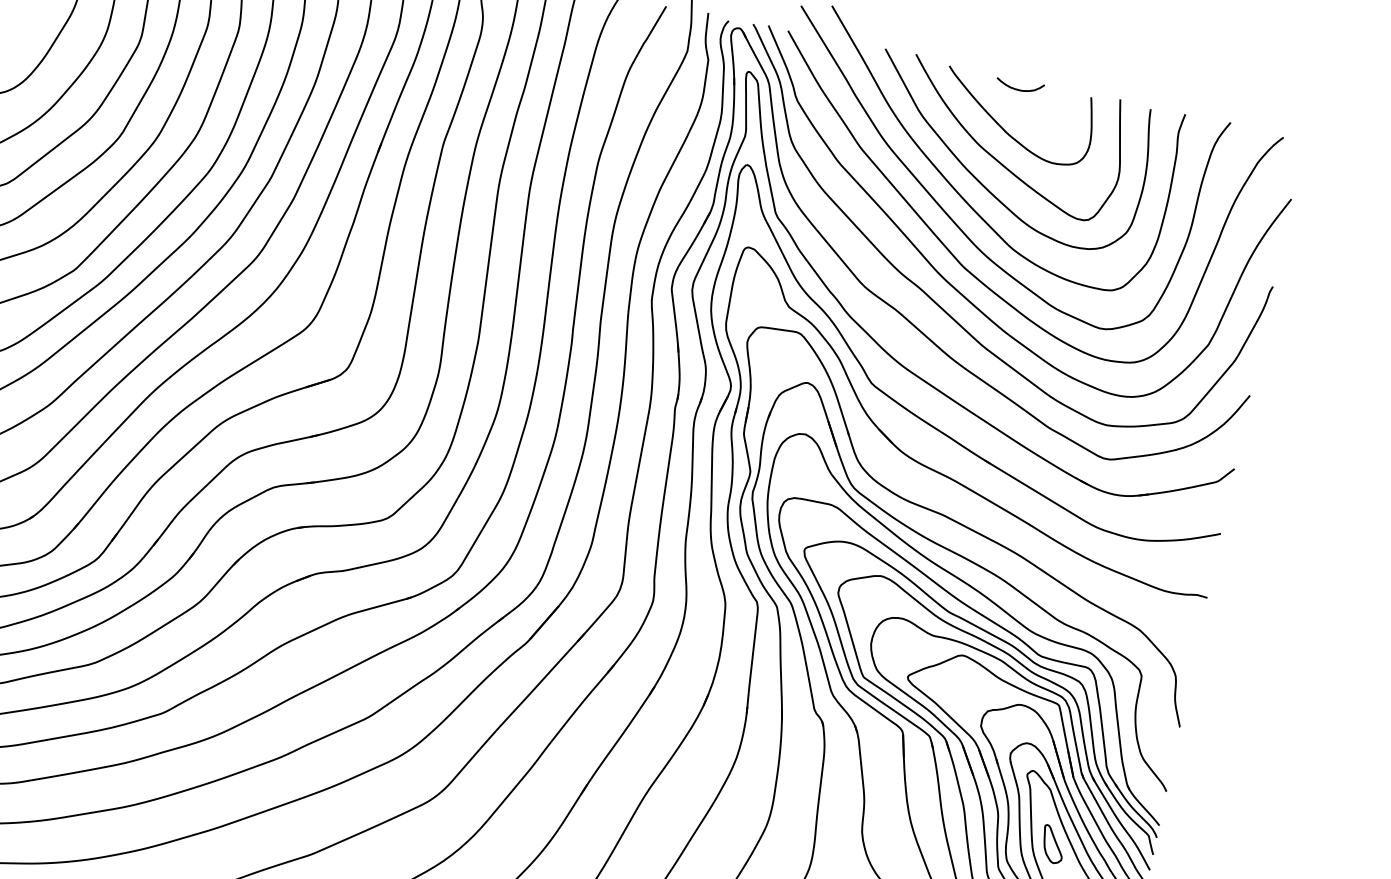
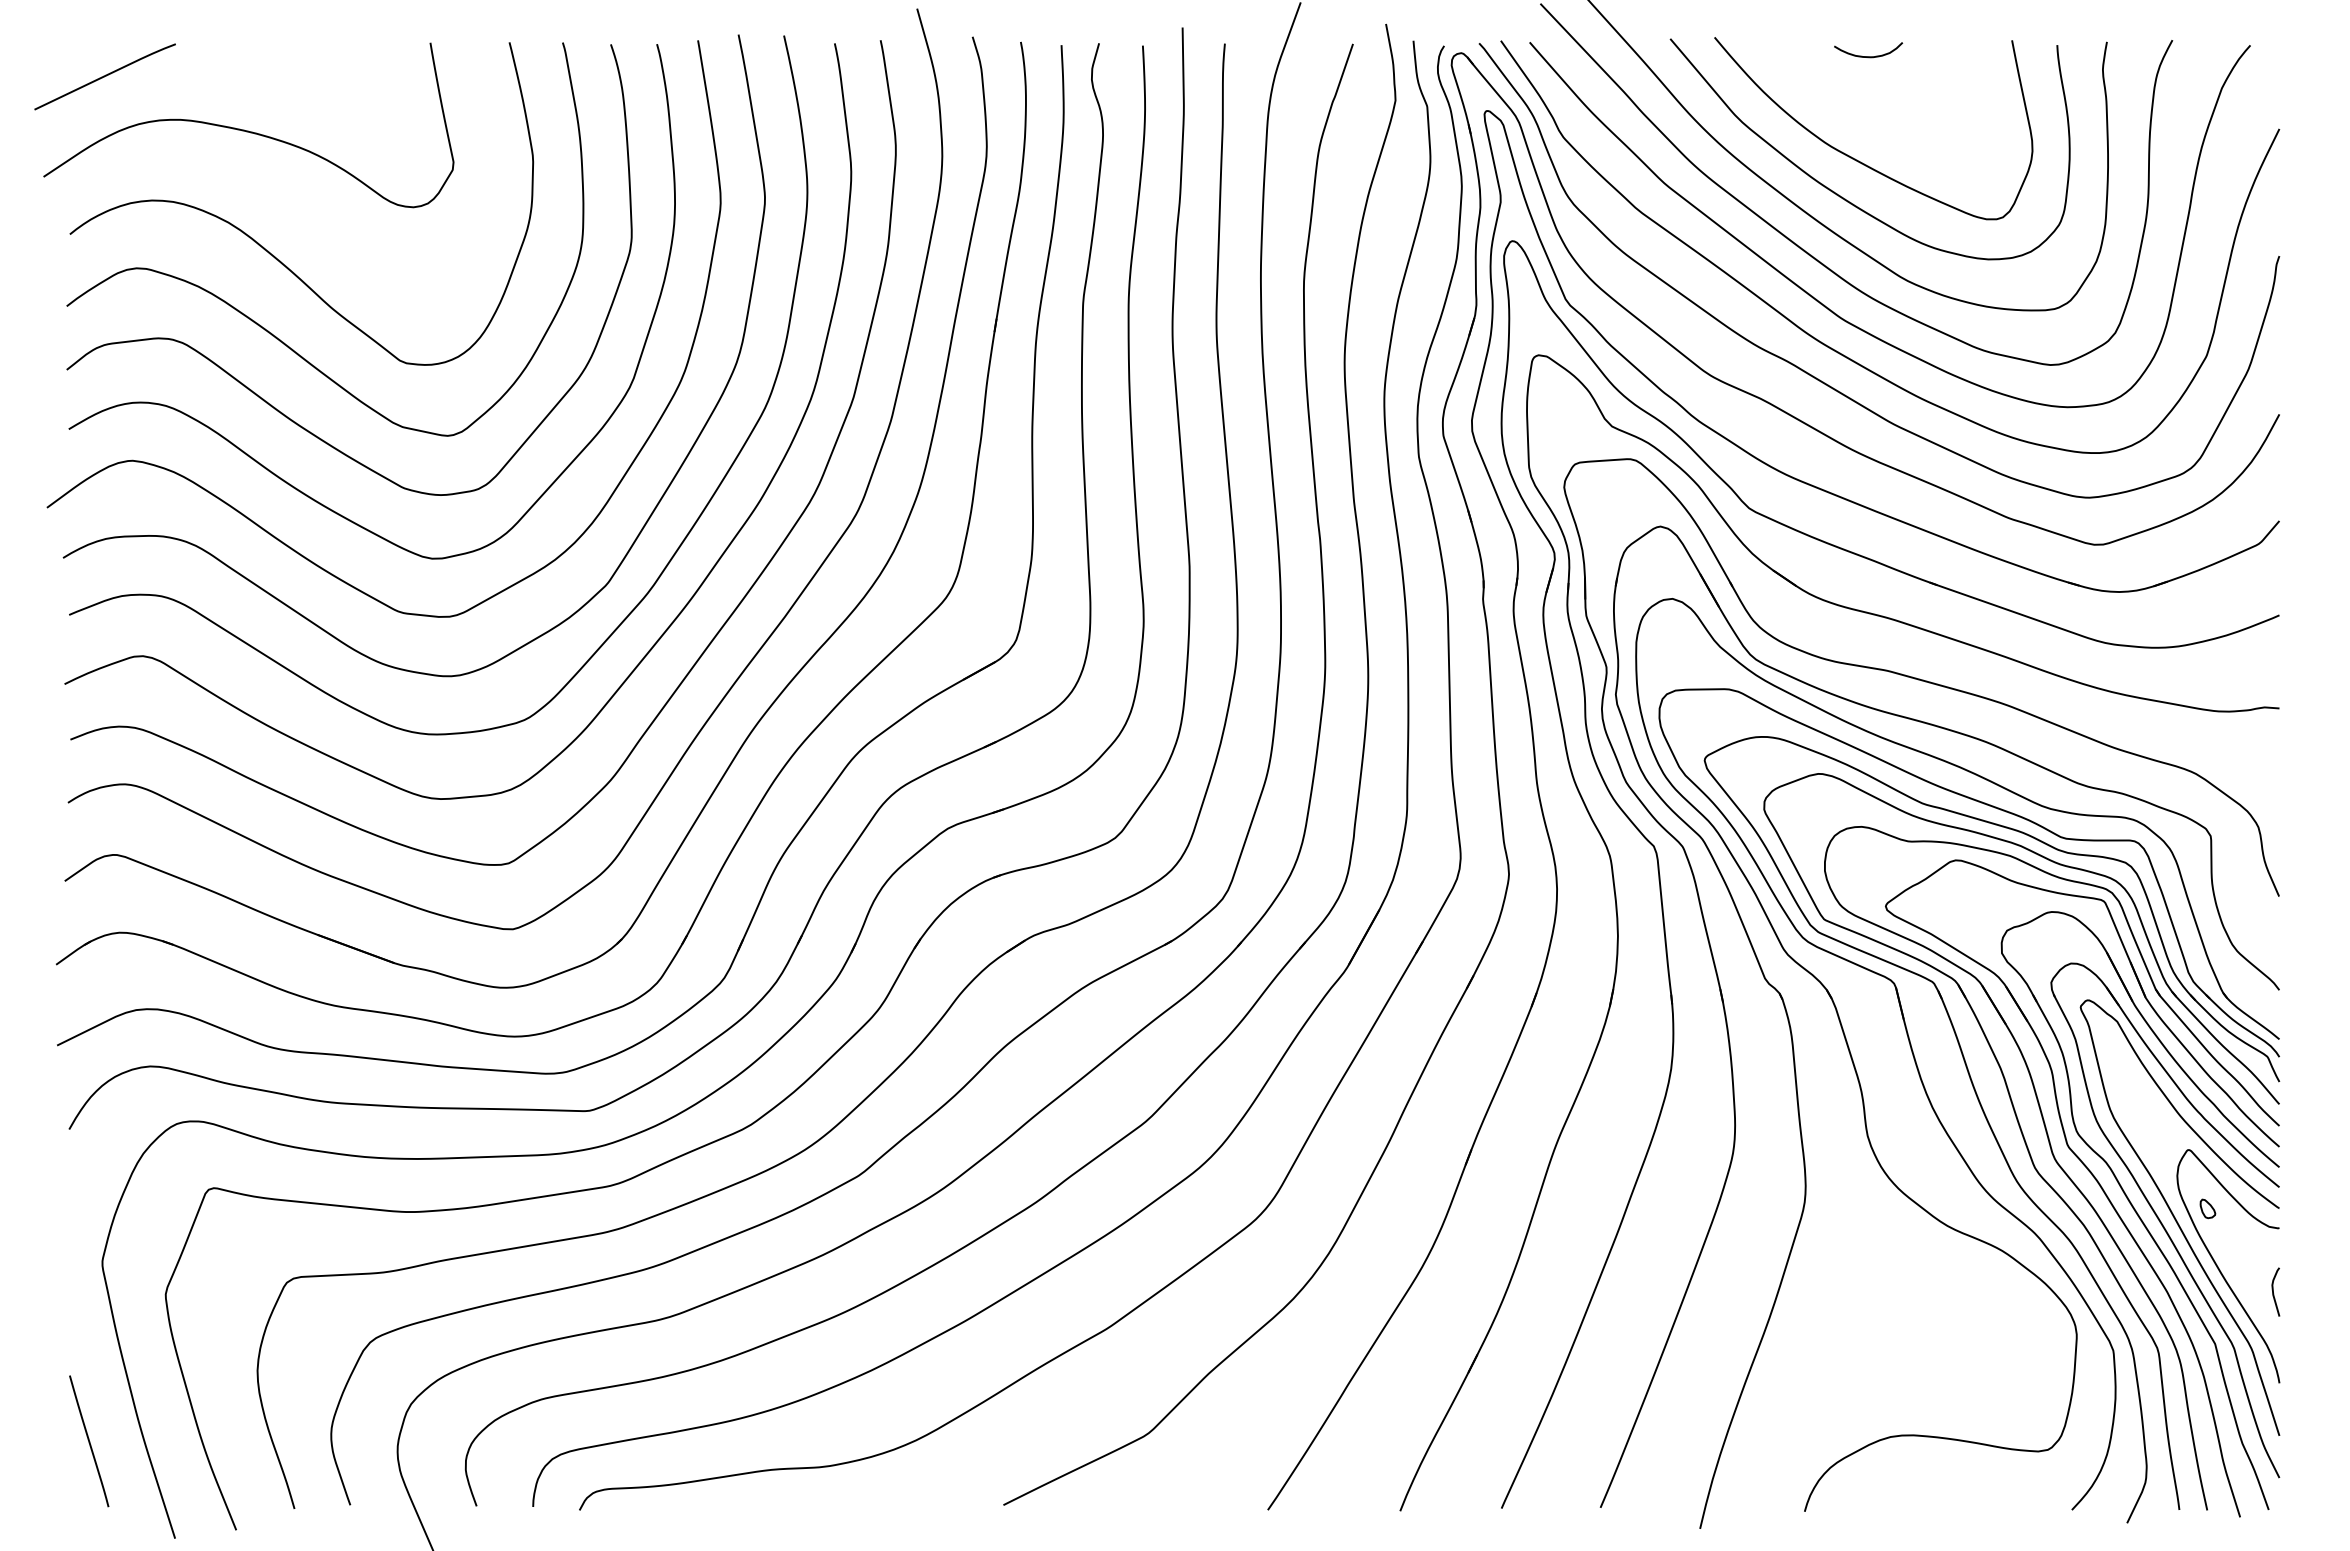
curve: (1005, 129) -> (1860, 116), removed
part: (1052, 844) -> (2136, 1096), removed

